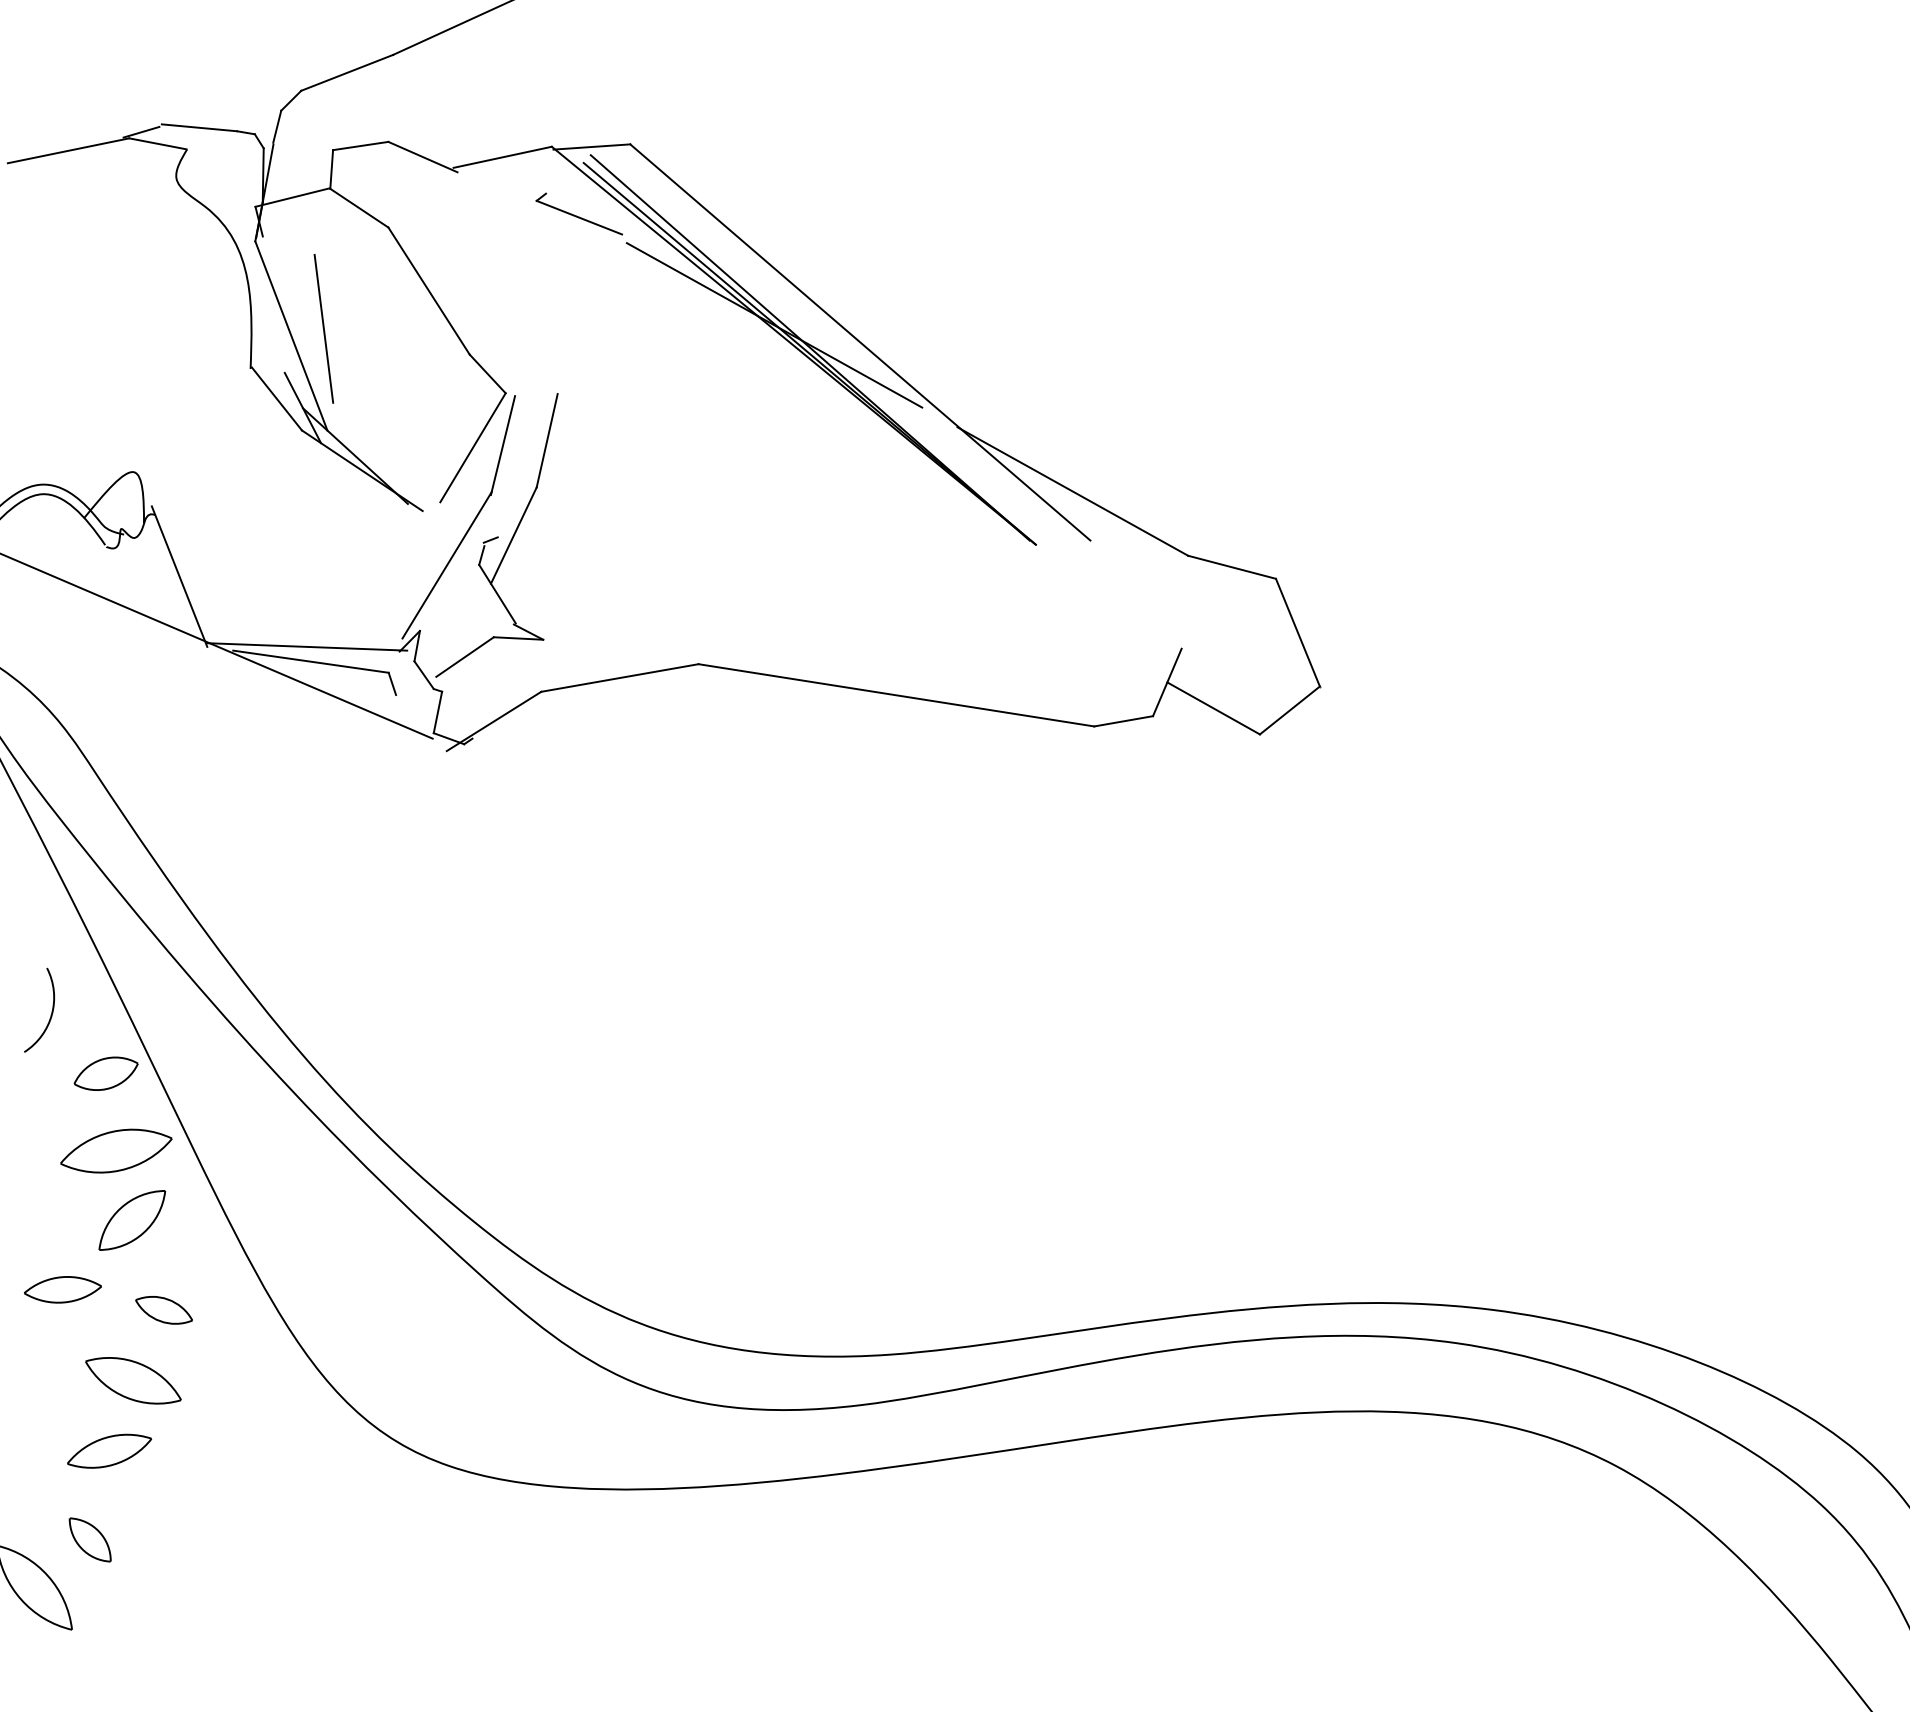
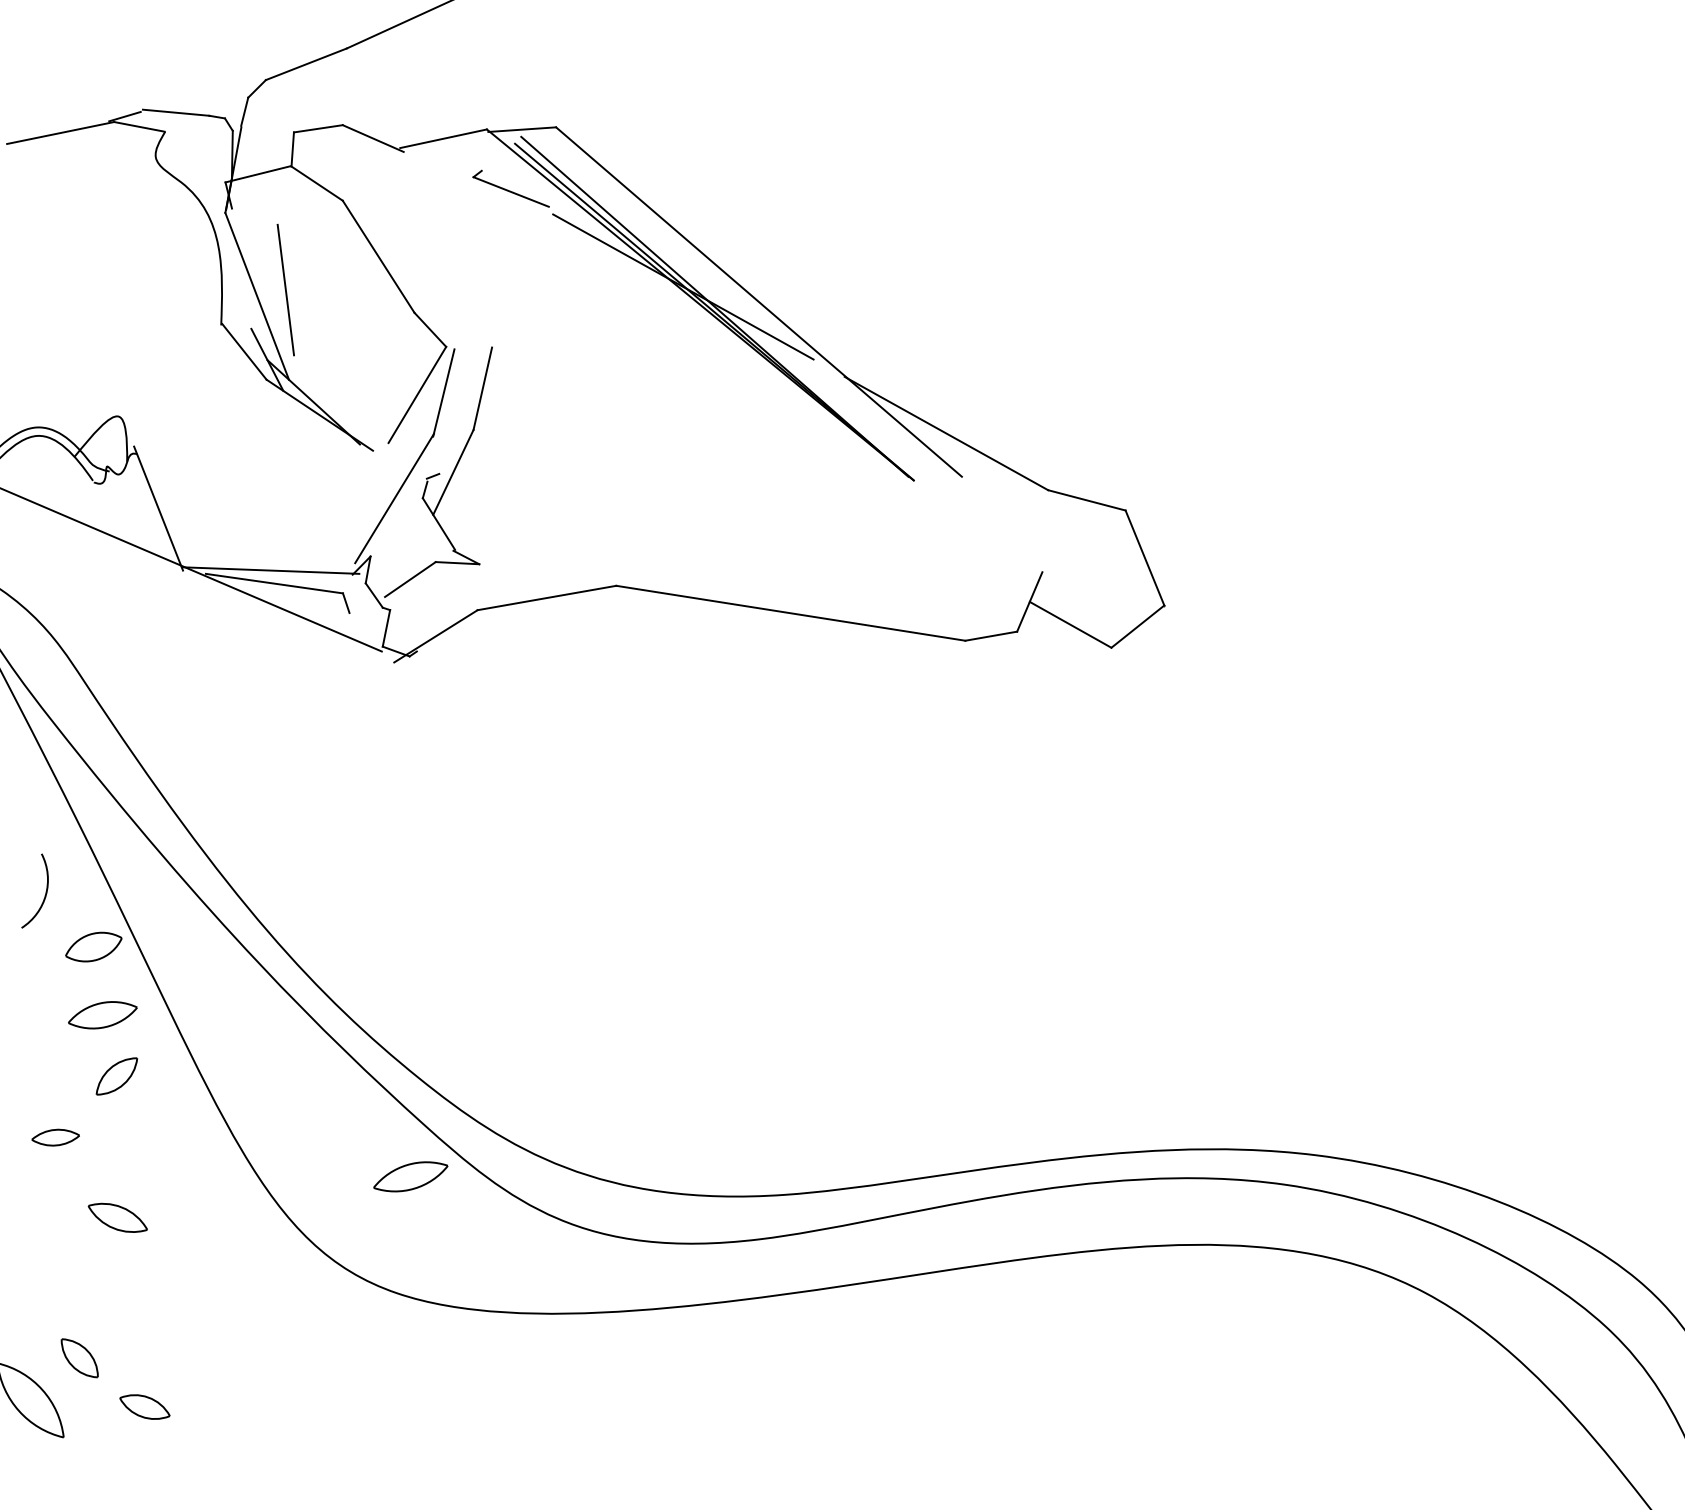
part: (116, 1150) -> (102, 1014), size x0.7
part: (132, 1220) -> (117, 1076), size x0.7
part: (62, 1289) -> (55, 1137), size x0.7
part: (163, 1310) -> (144, 1407), moved
part: (133, 1380) -> (117, 1217), size x0.7
part: (109, 1450) -> (410, 1176), moved

